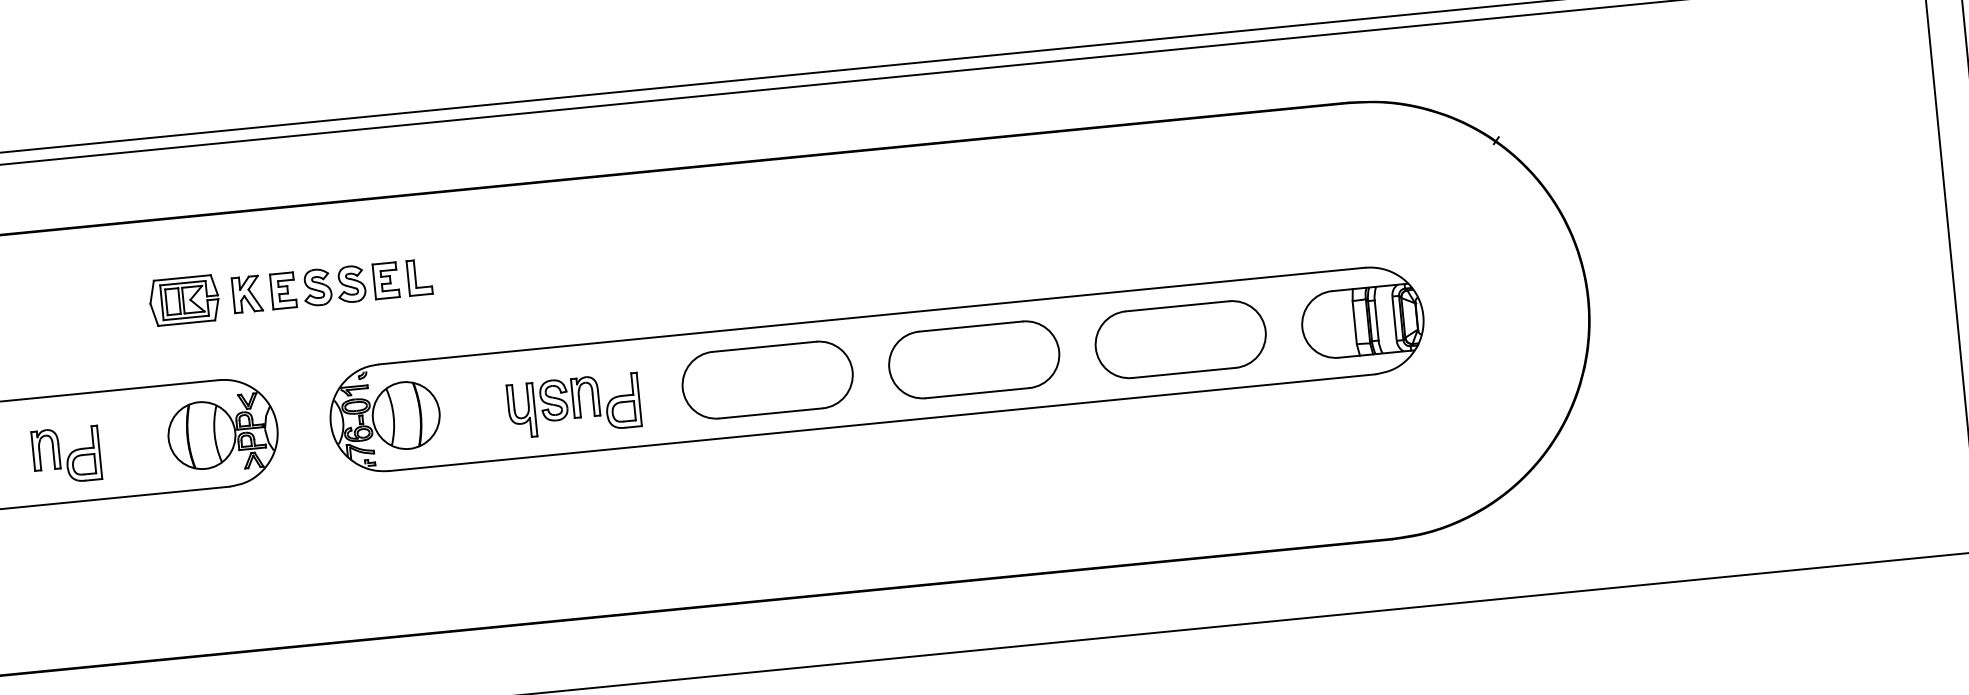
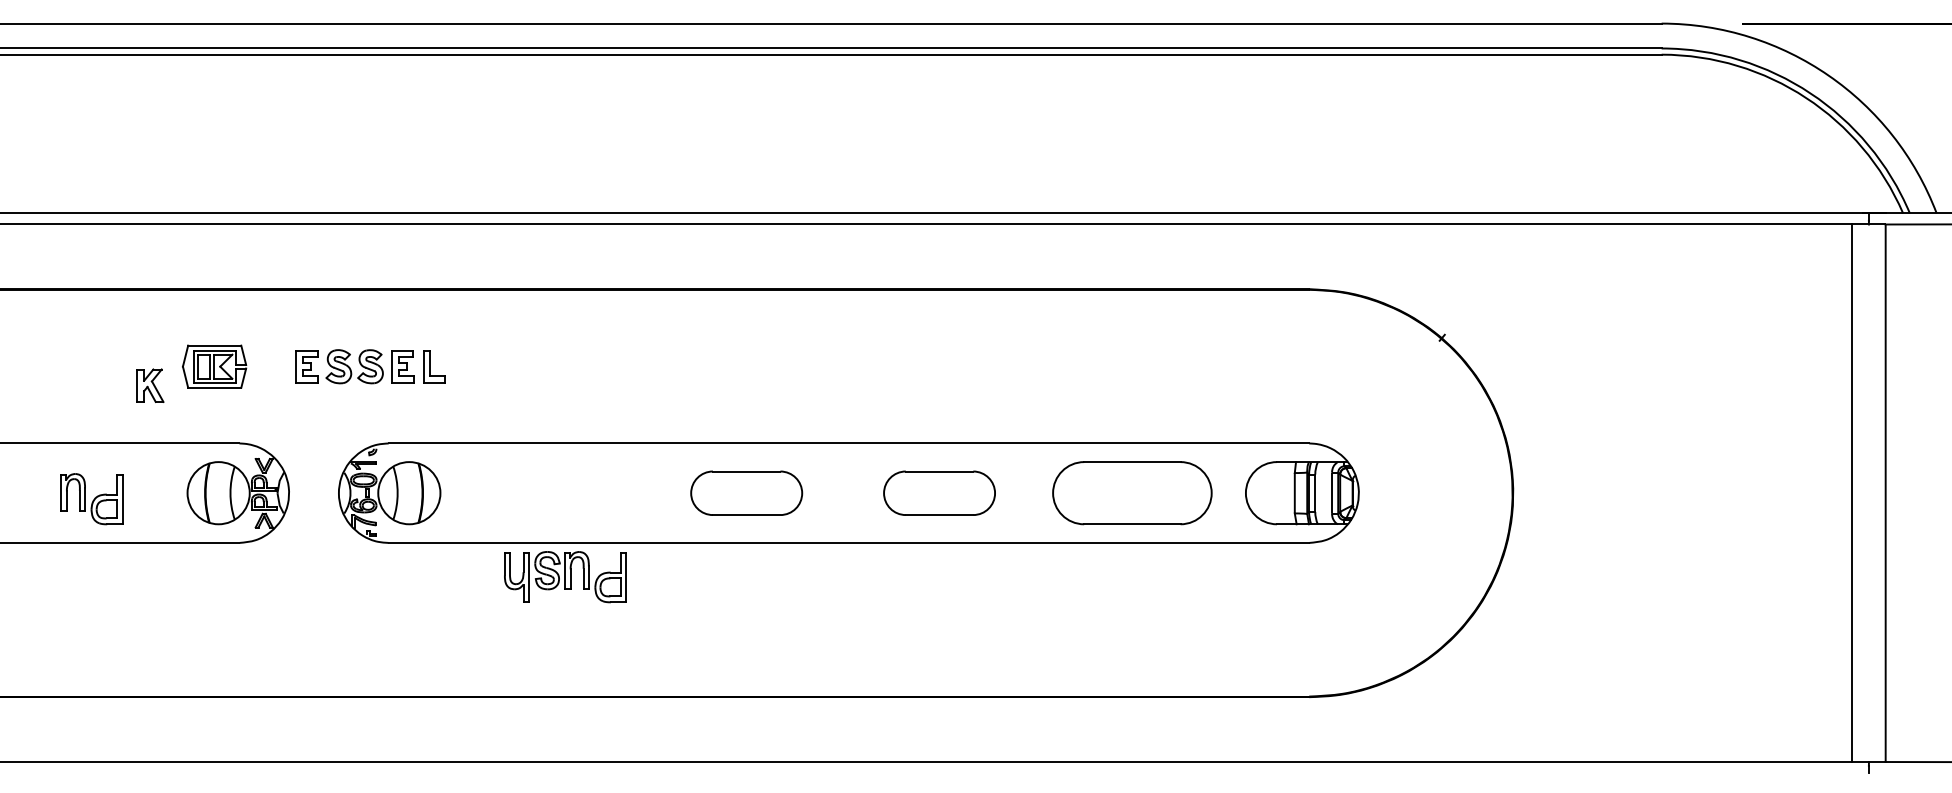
part: (247, 294) -> (150, 385), moved
part: (974, 360) -> (939, 493), size x0.7
part: (767, 380) -> (746, 493), size x0.7
part: (574, 405) -> (565, 577), moved

